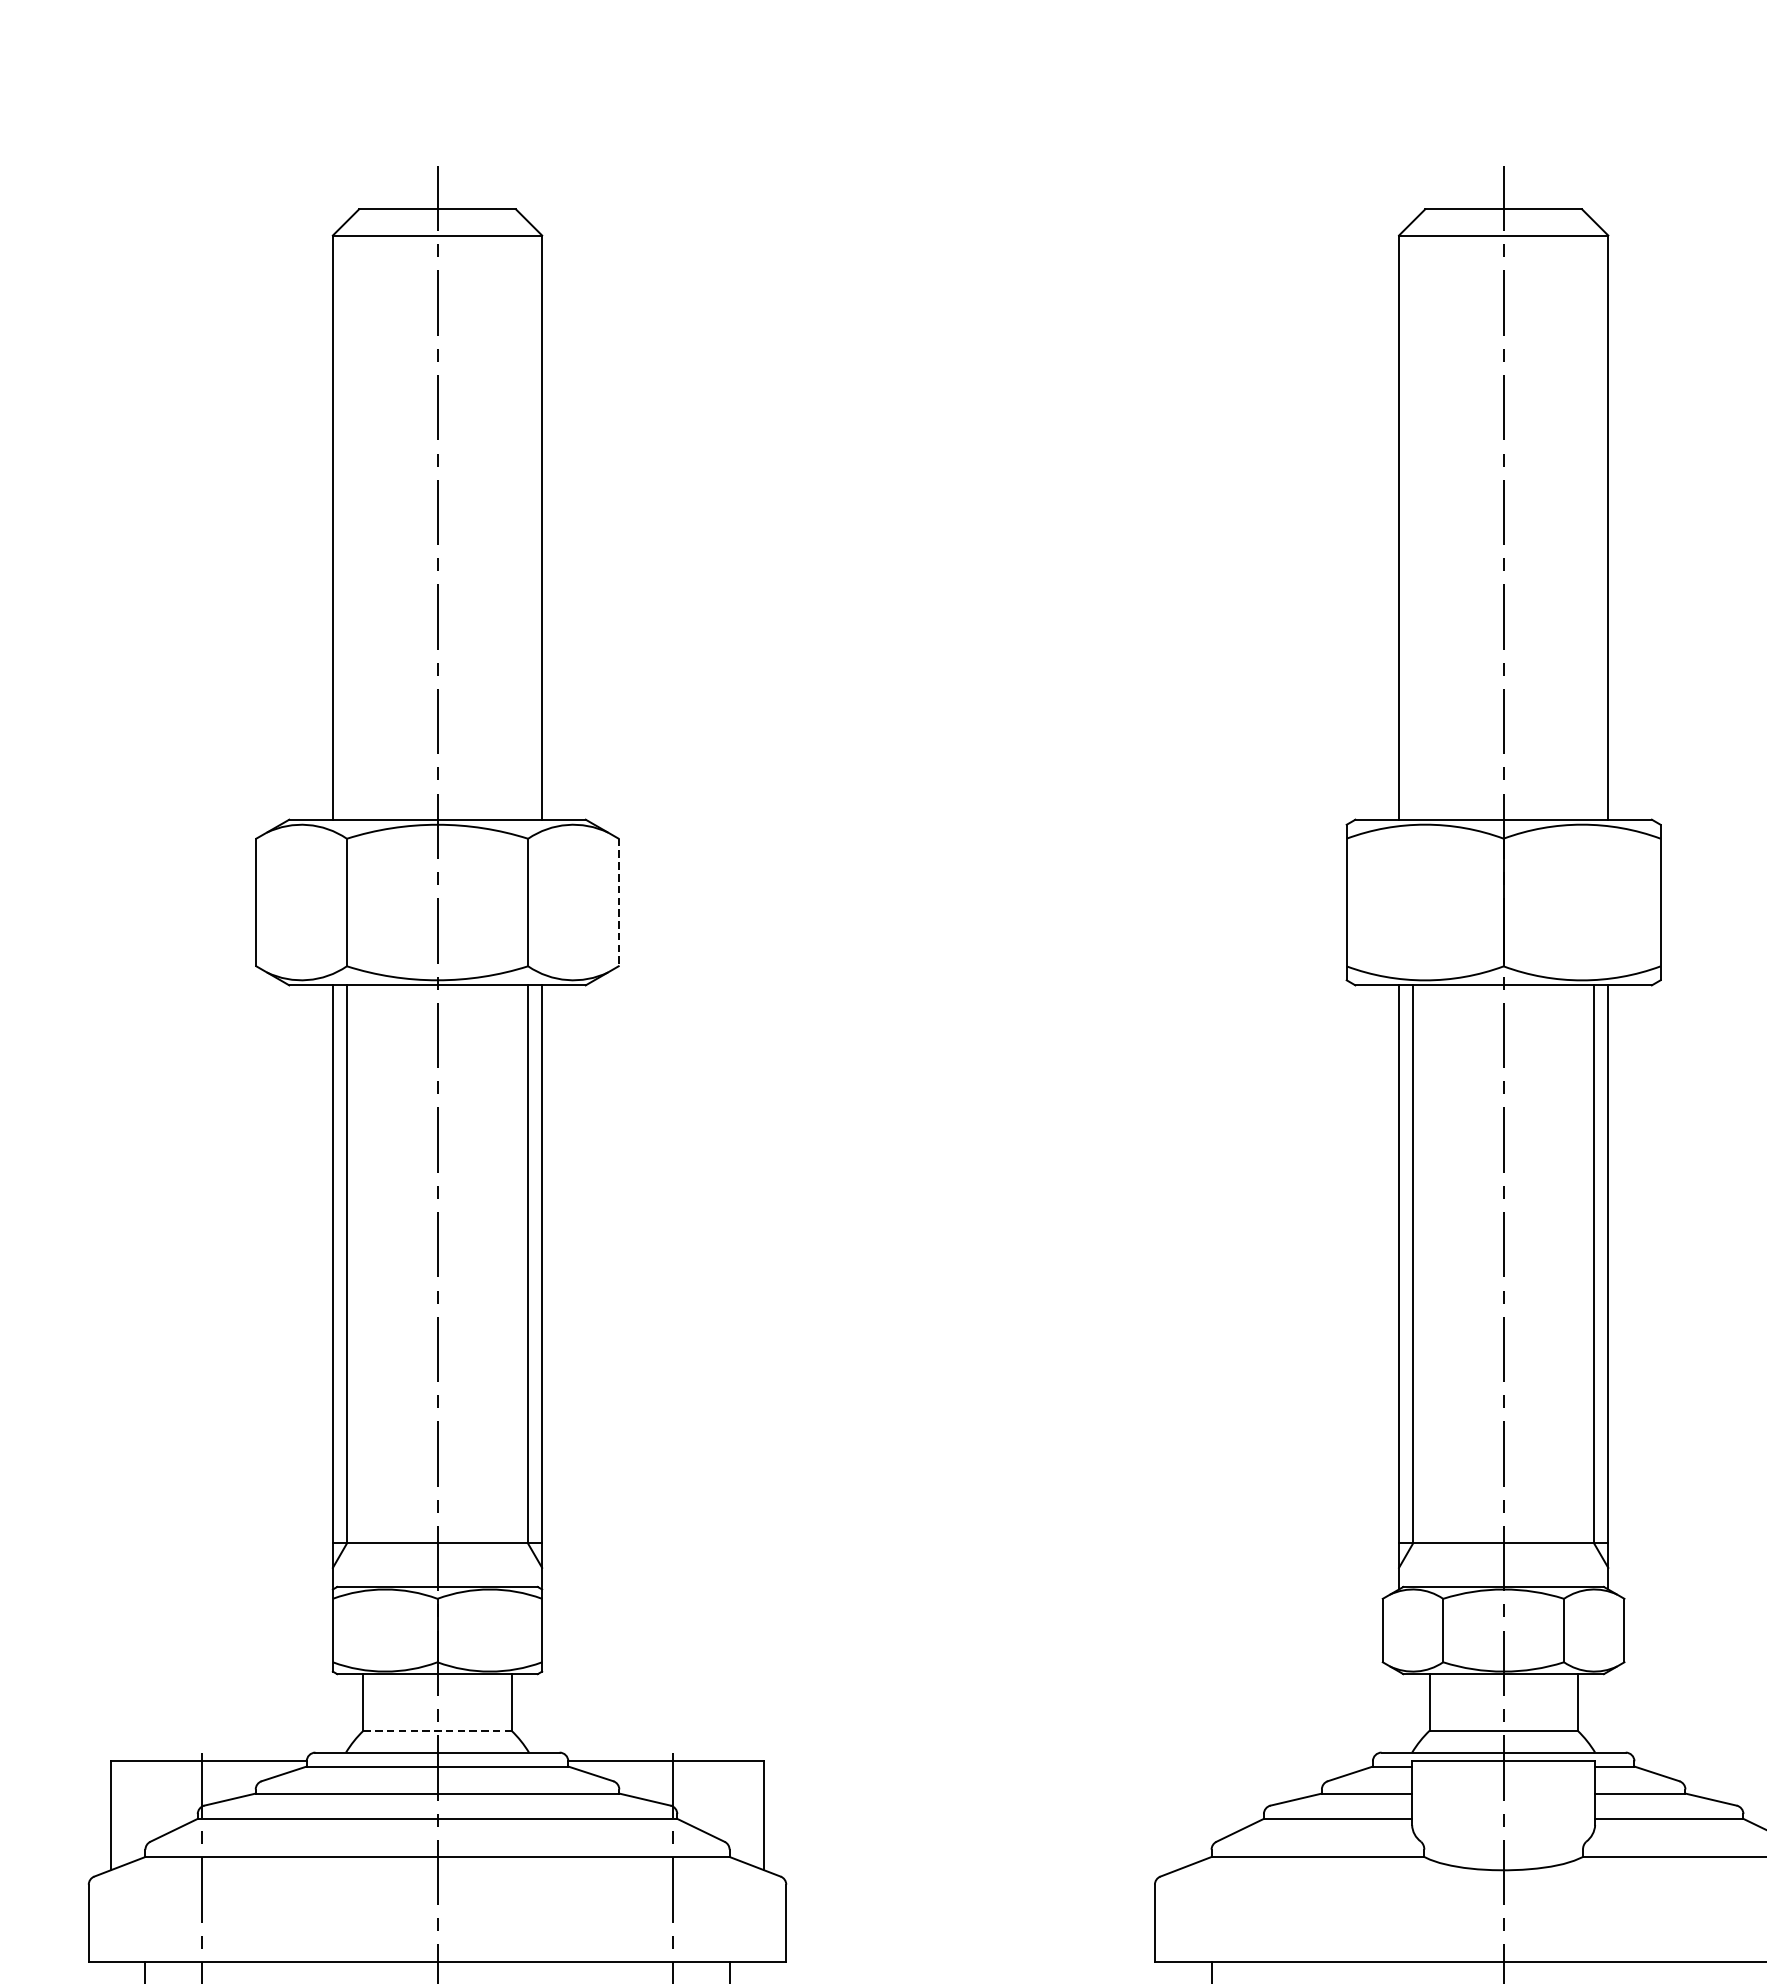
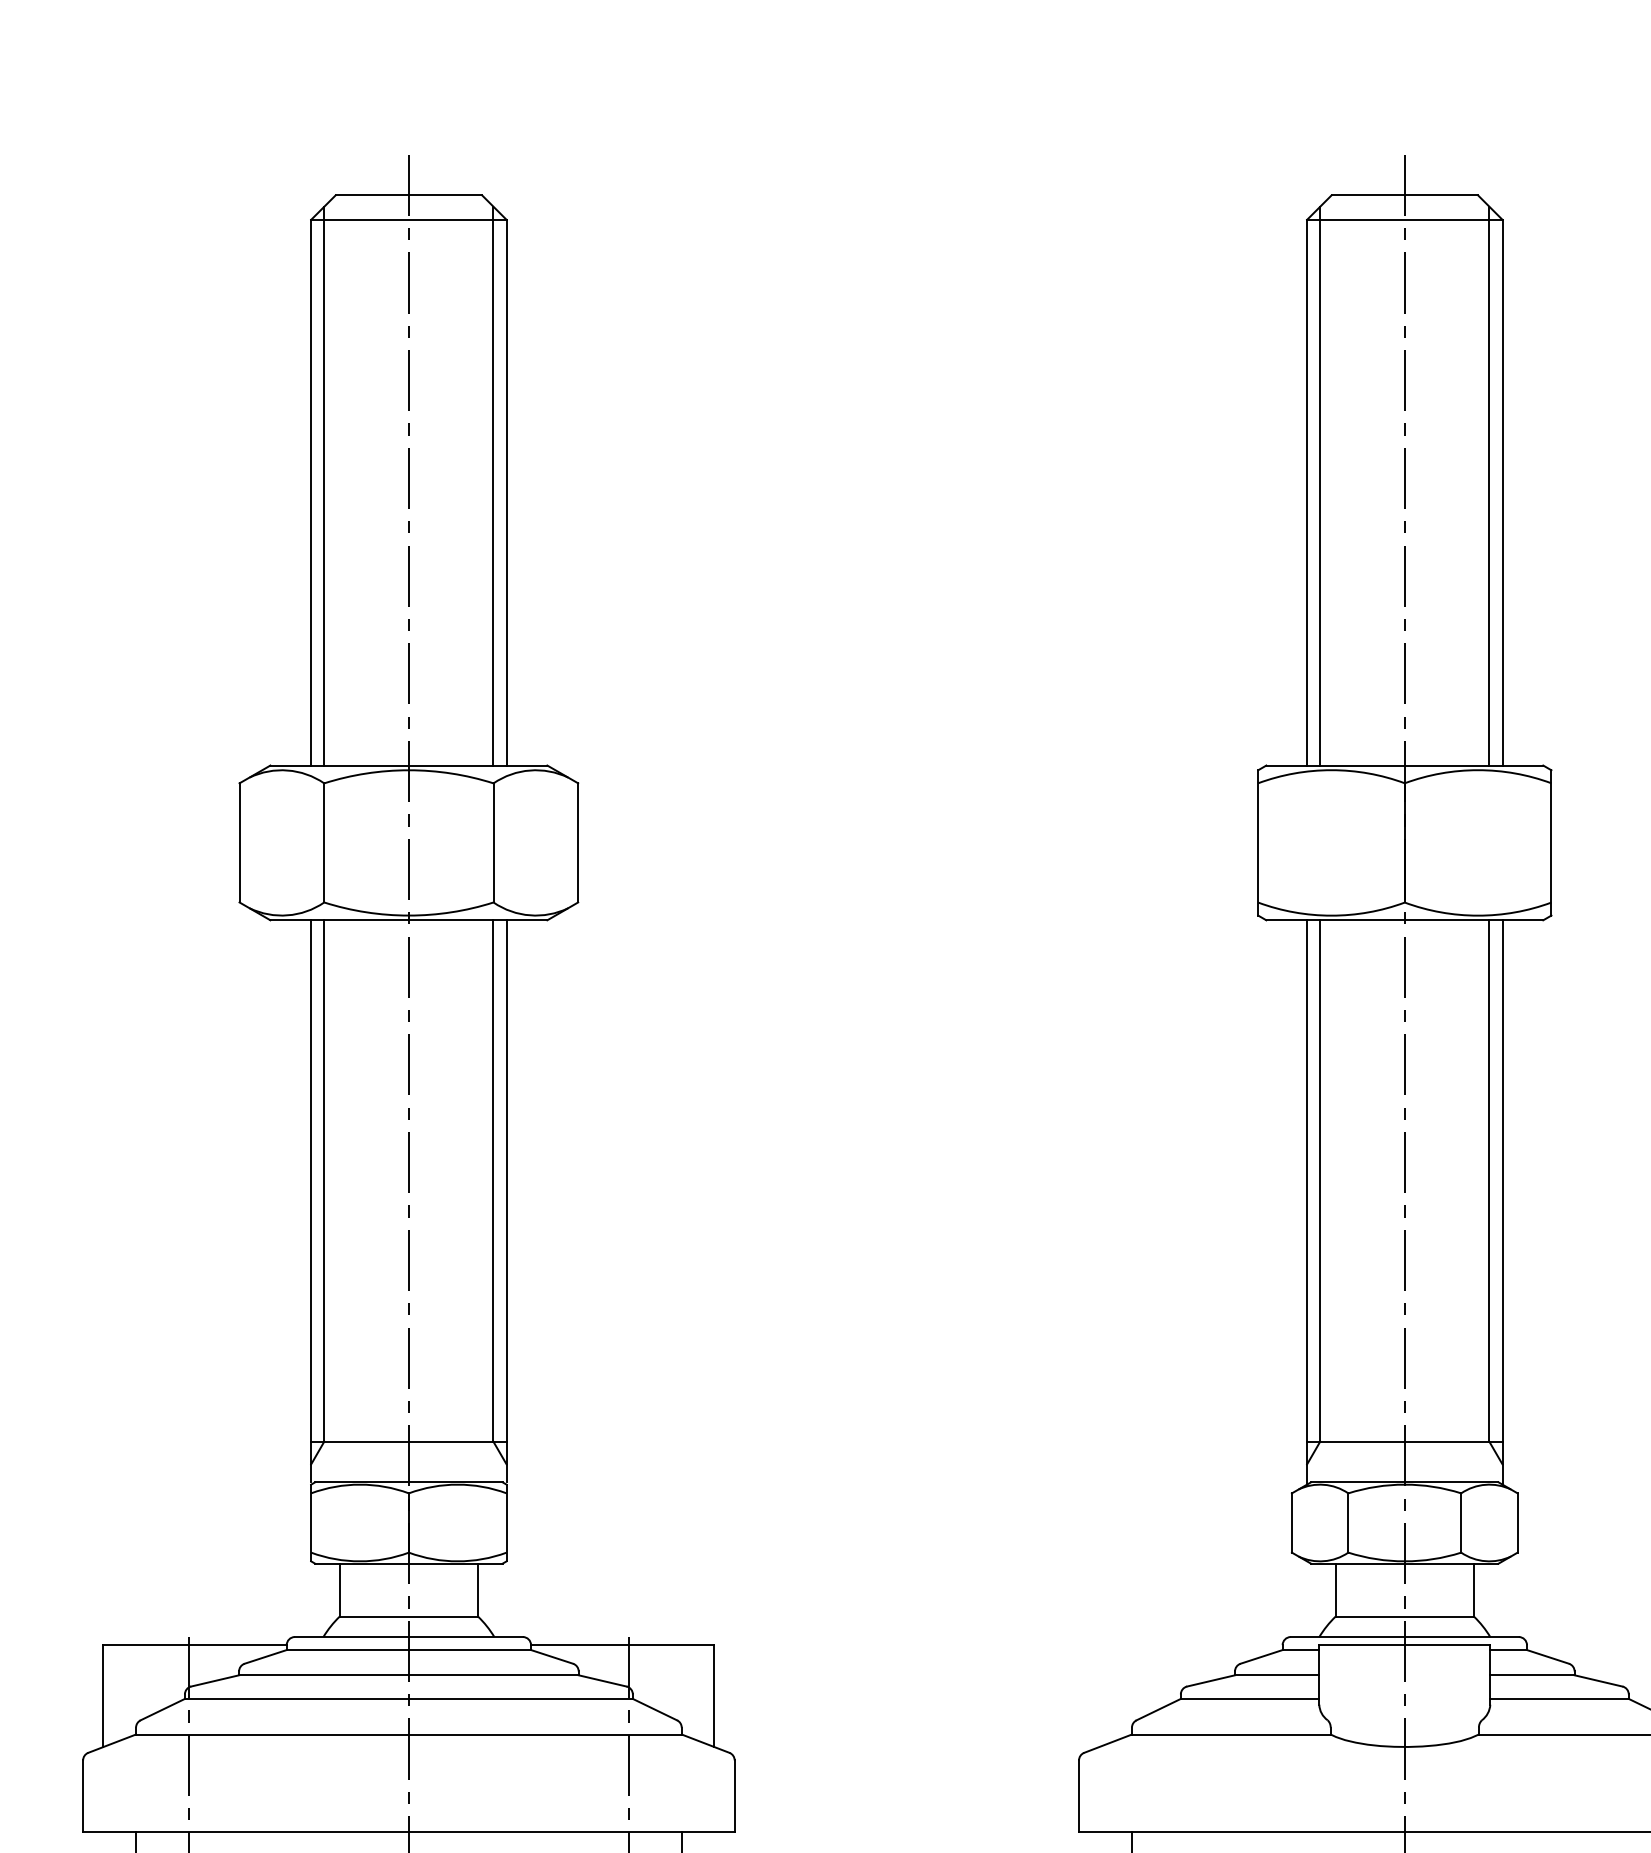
line: (347, 519) -> (324, 485), added
line: (528, 519) -> (493, 485), added
line: (1413, 519) -> (1320, 485), added
line: (1594, 519) -> (1489, 485), added
line: (619, 902) -> (578, 842), dashed -> solid
line: (438, 1730) -> (409, 1616), dashed -> solid

